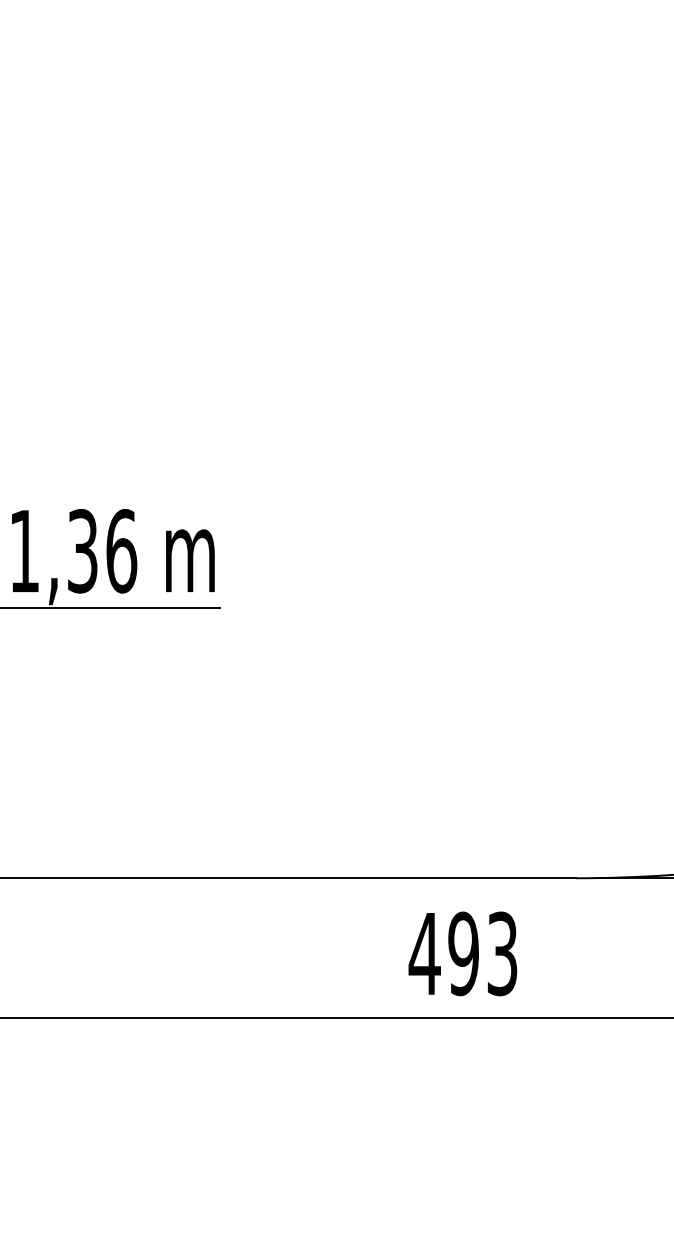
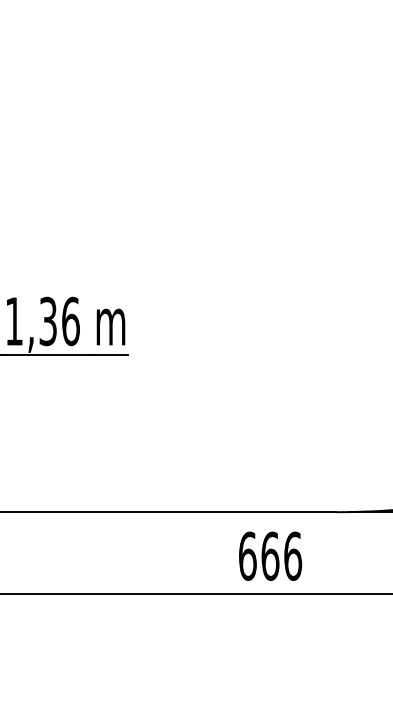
text: (463, 952) -> (270, 555), 493 -> 666

